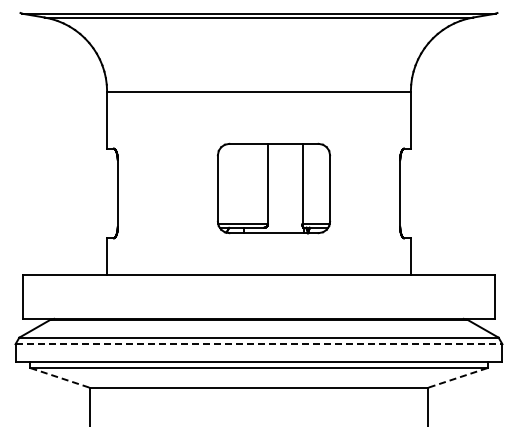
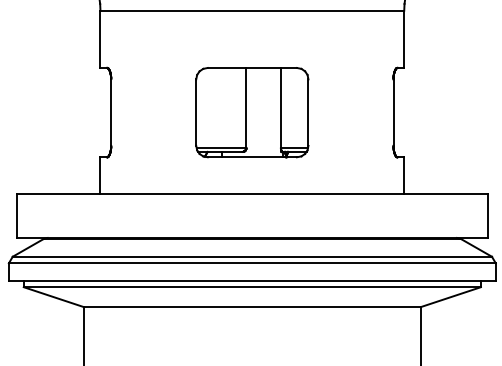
part: (273, 188) -> (251, 112), moved
line: (259, 344) -> (252, 263), dashed -> solid
line: (60, 378) -> (53, 297), dashed -> solid
line: (457, 378) -> (450, 297), dashed -> solid

